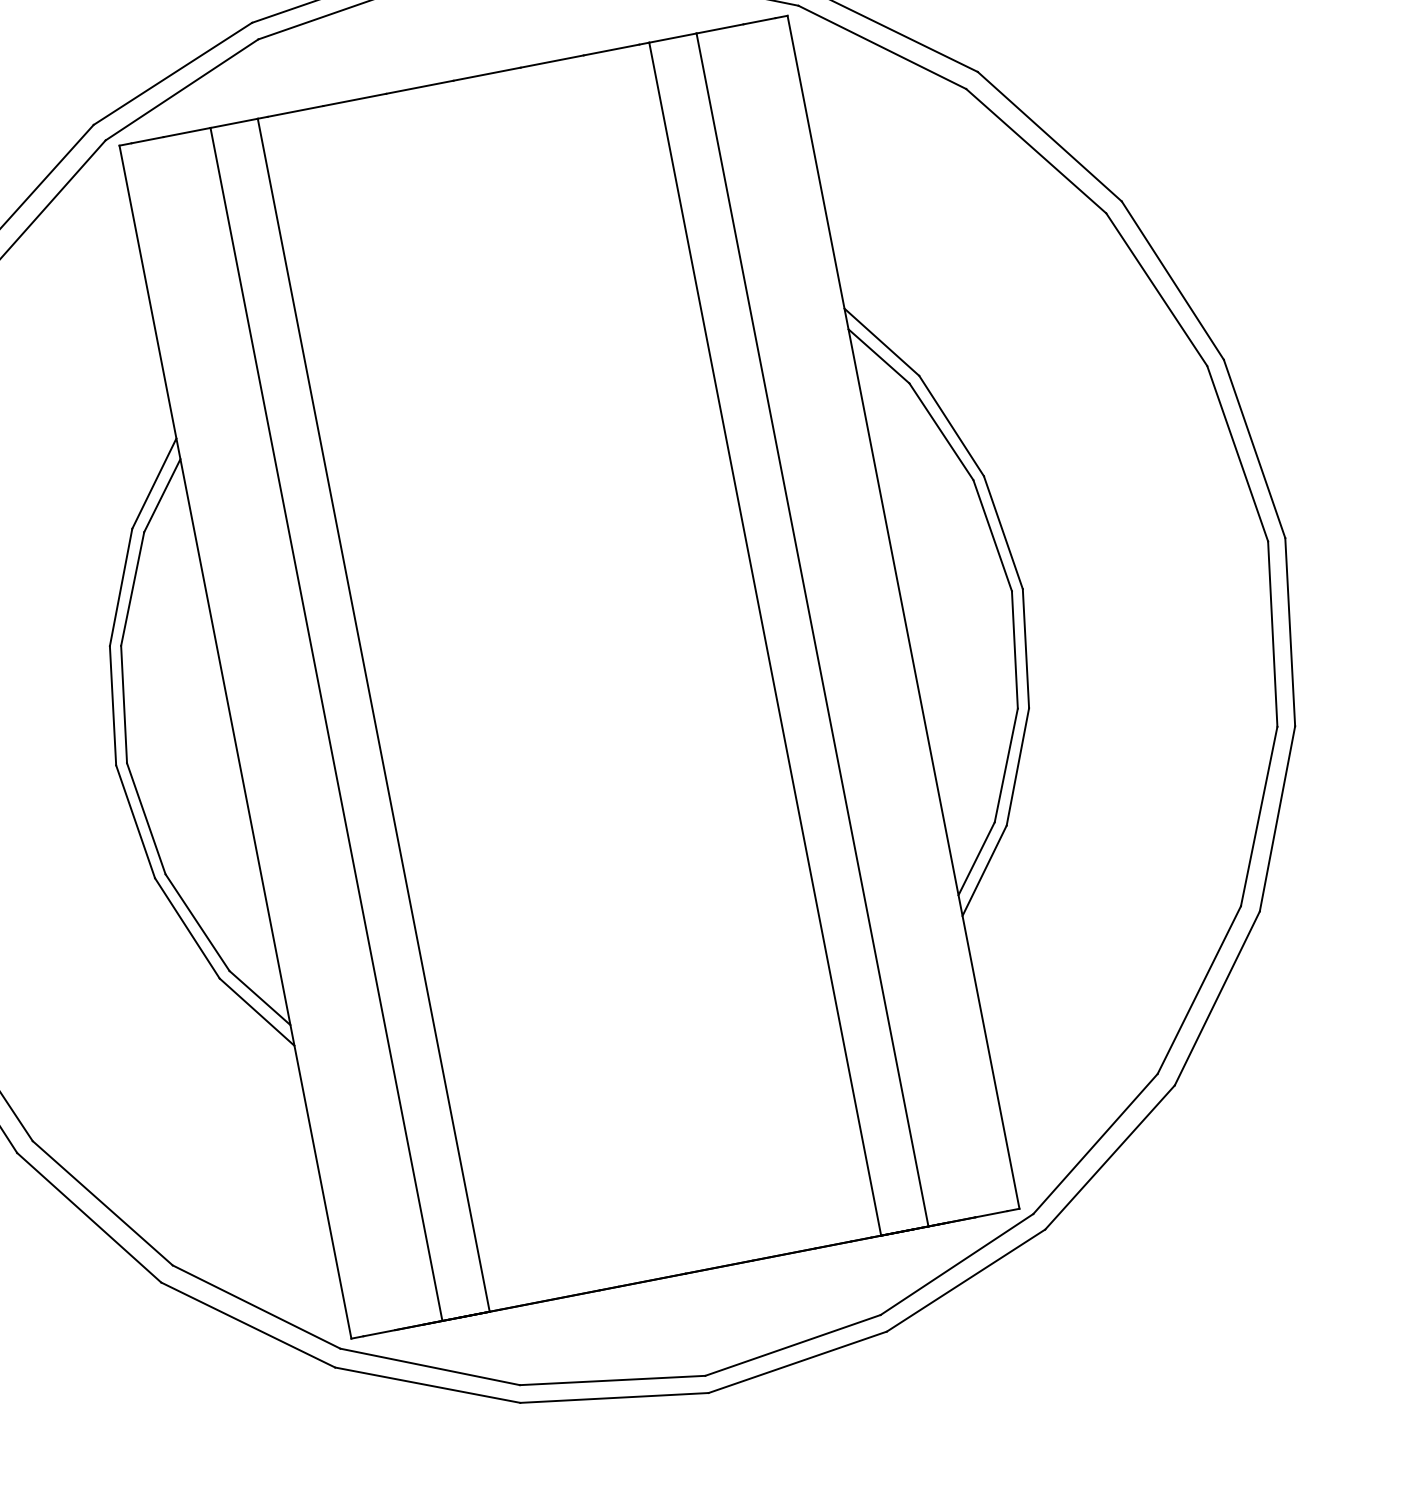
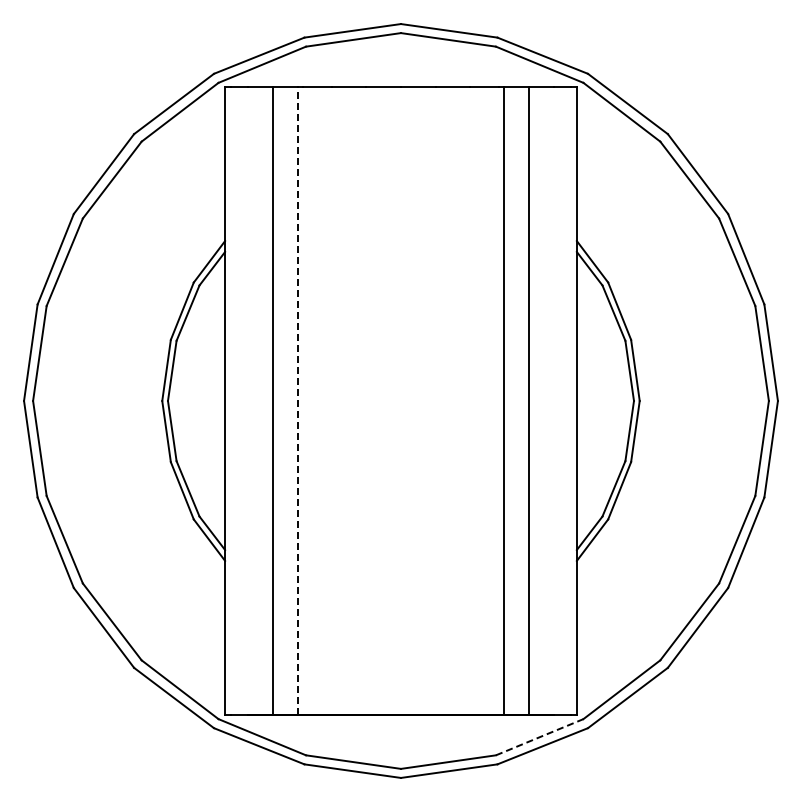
line: (372, 714) -> (297, 400), solid -> dashed
line: (958, 1264) -> (540, 737), solid -> dashed

